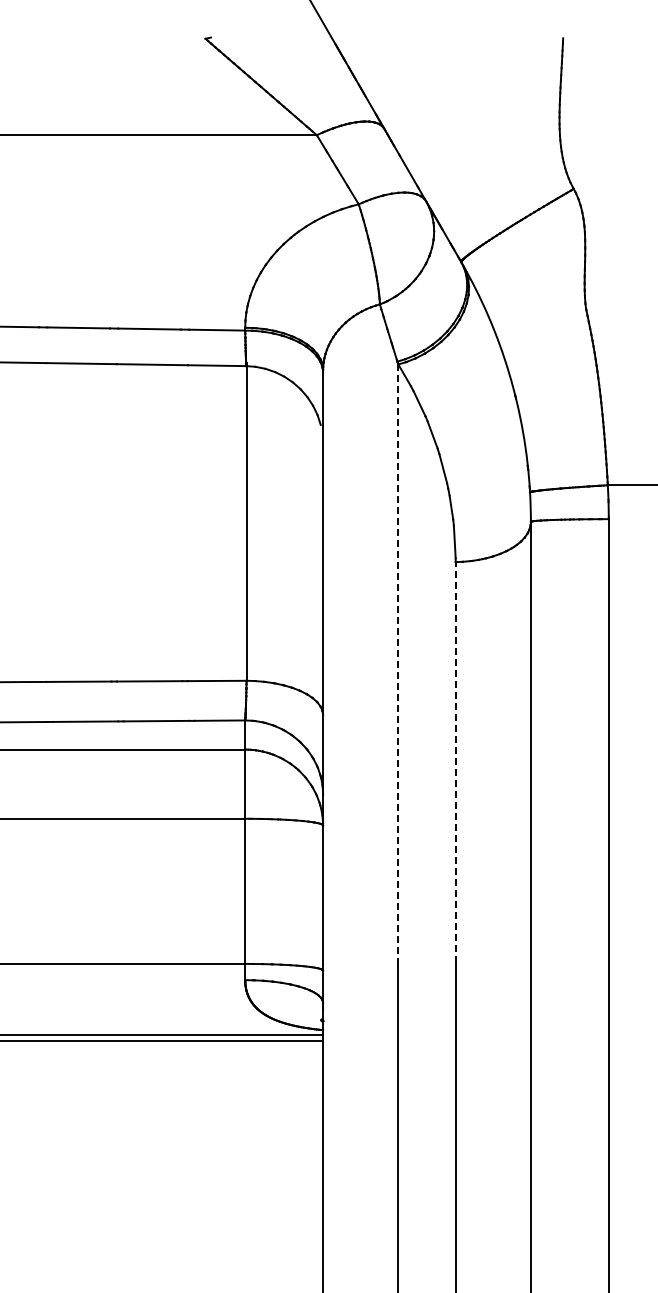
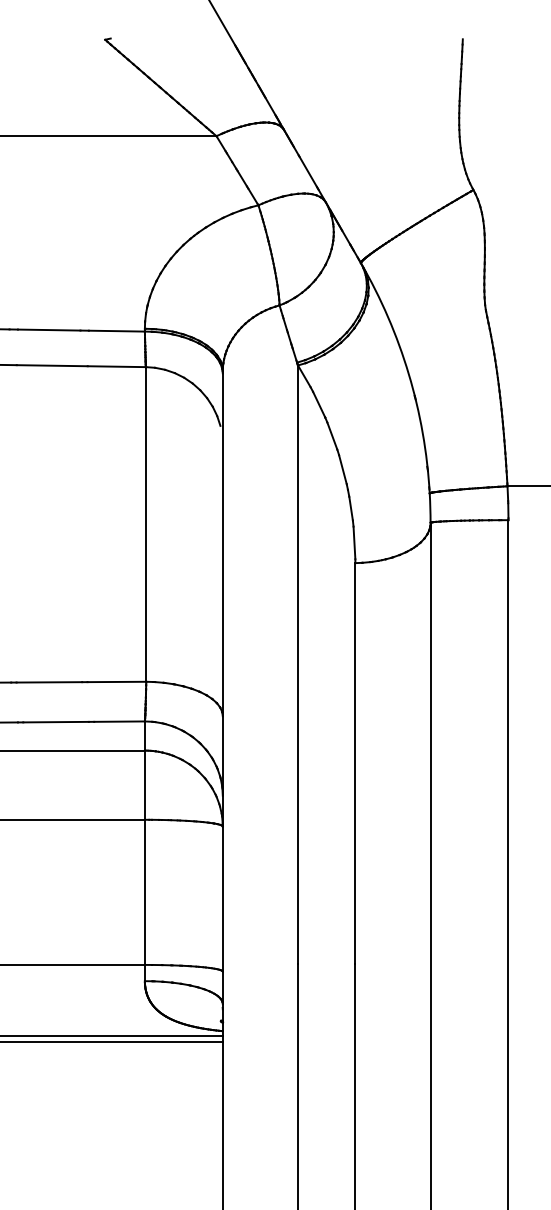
line: (398, 664) -> (298, 665), dashed -> solid
line: (455, 762) -> (355, 763), dashed -> solid

